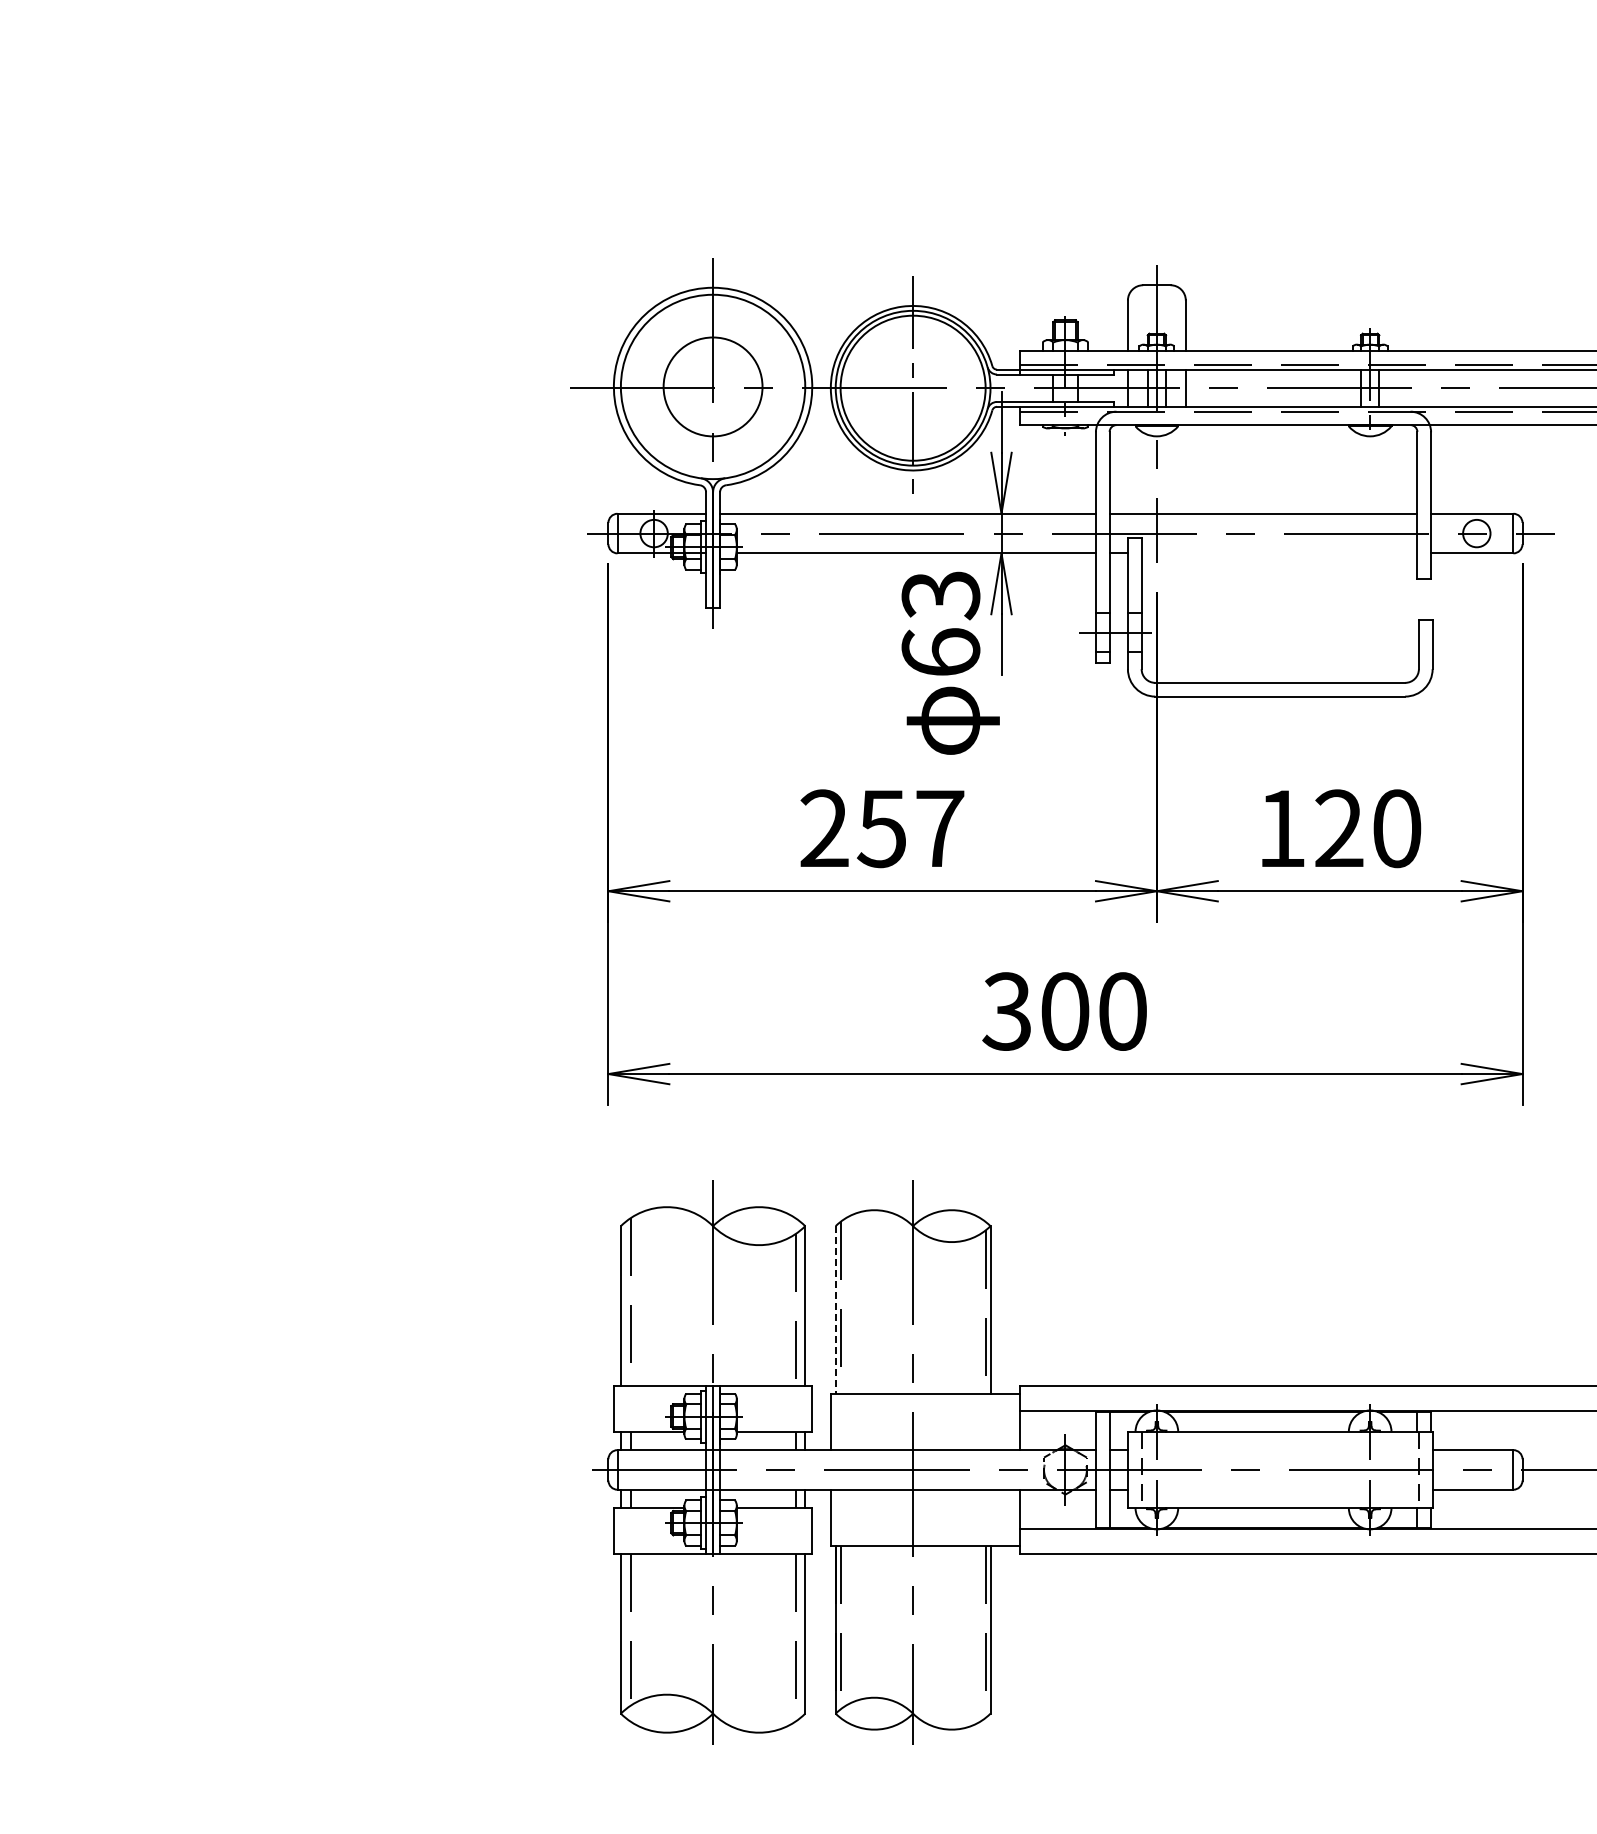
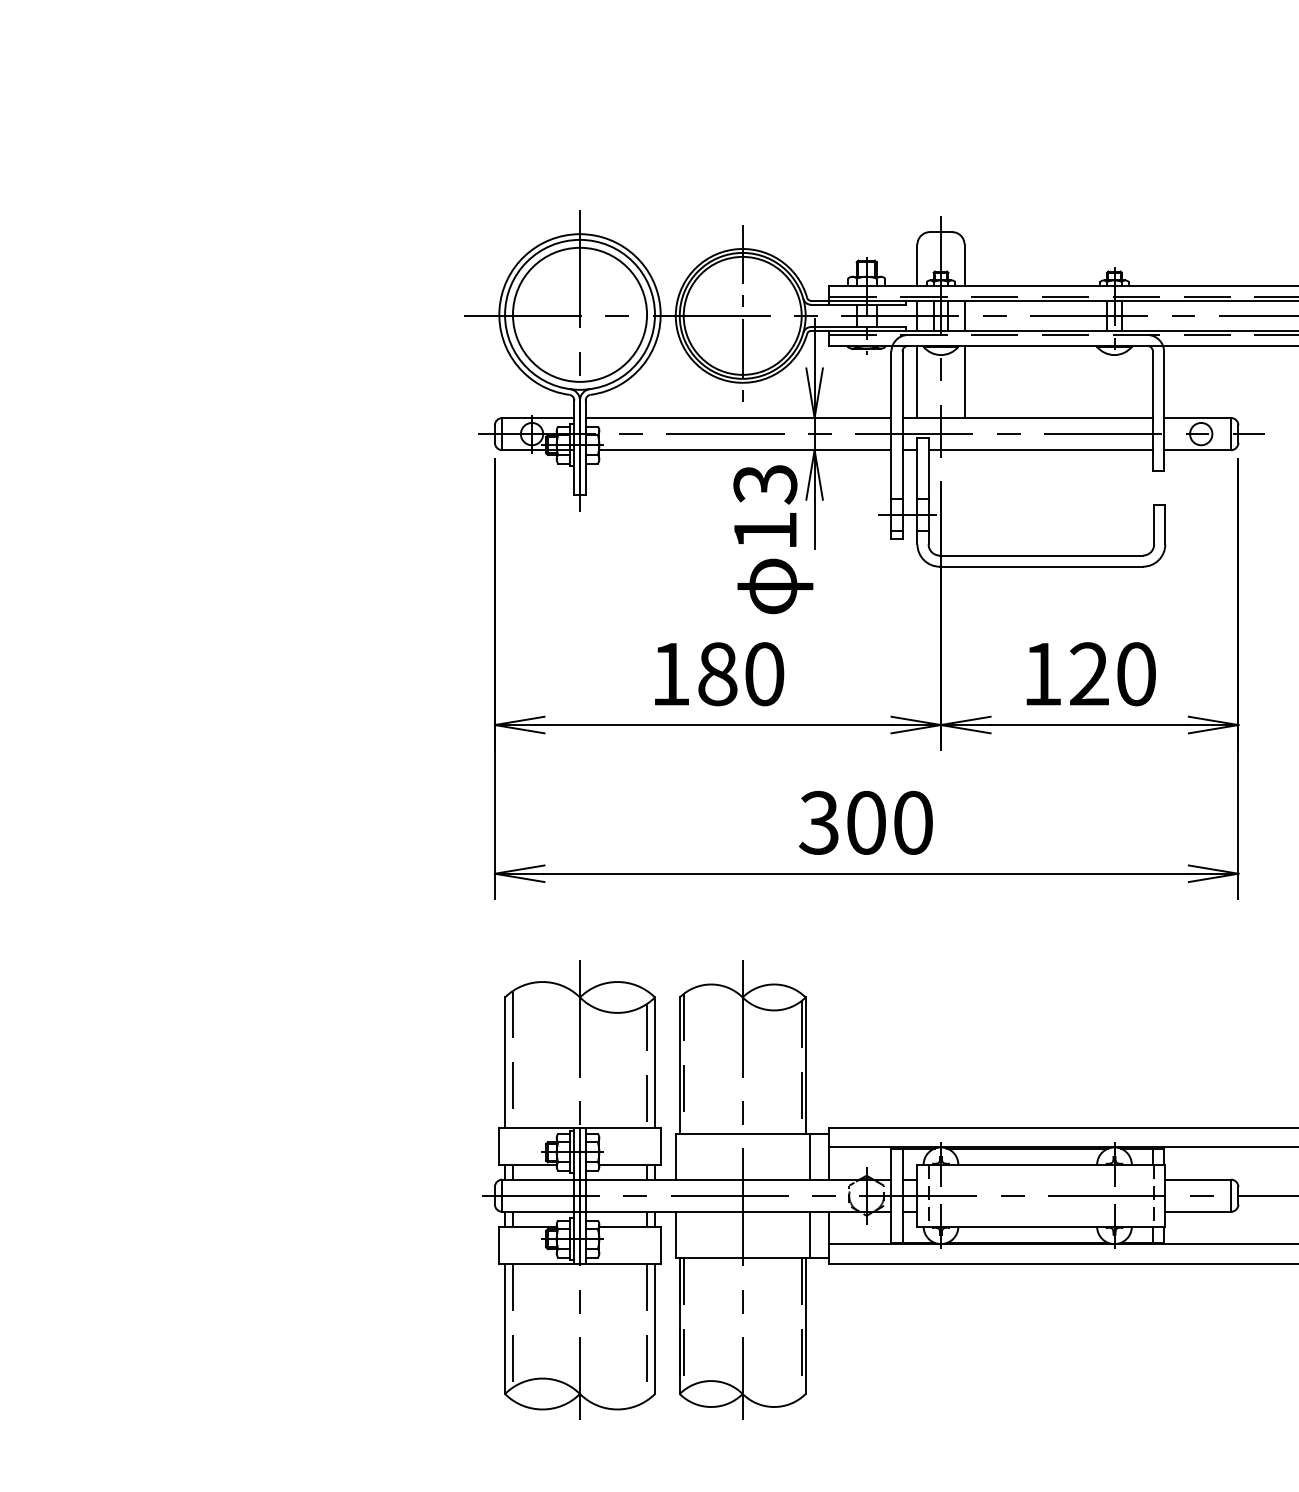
circle: (712, 386) -> (579, 314), size x1.67
line: (1127, 469) -> (917, 382), added
line: (1185, 469) -> (964, 382), added
line: (1279, 553) -> (1040, 450), added
text: (940, 651) -> (765, 530), 63 -> 13
text: (882, 828) -> (717, 674), 257 -> 180
line: (835, 1309) -> (679, 1065), dashed -> solid
line: (995, 1421) -> (809, 1156), added
line: (995, 1517) -> (809, 1234), added

